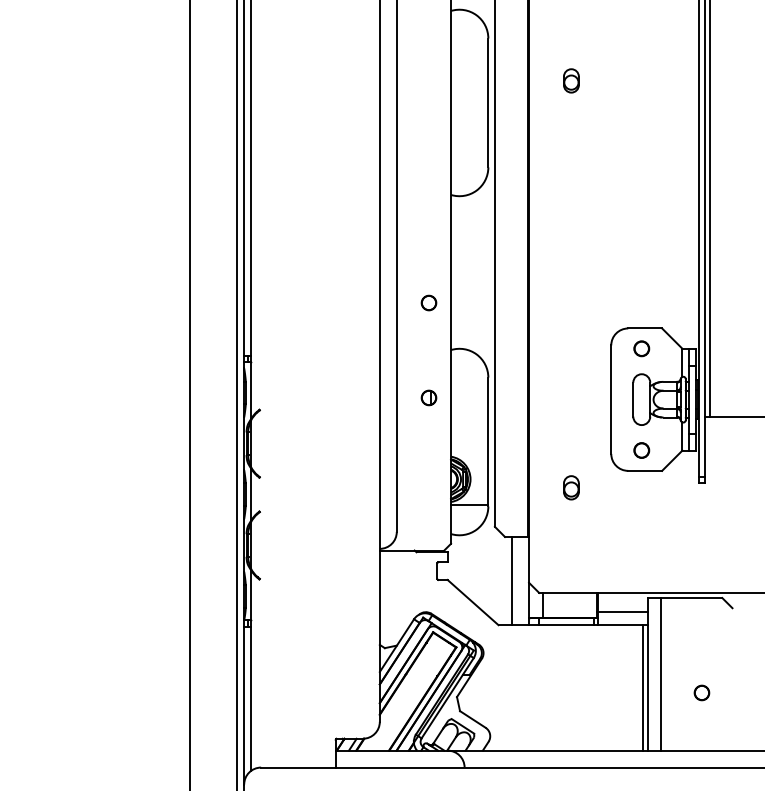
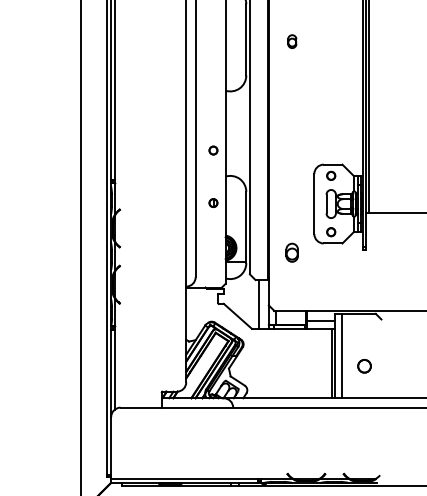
part: (571, 80) -> (292, 41), moved
part: (571, 487) -> (292, 252), size x1.4
part: (701, 693) -> (364, 366), size x1.6

